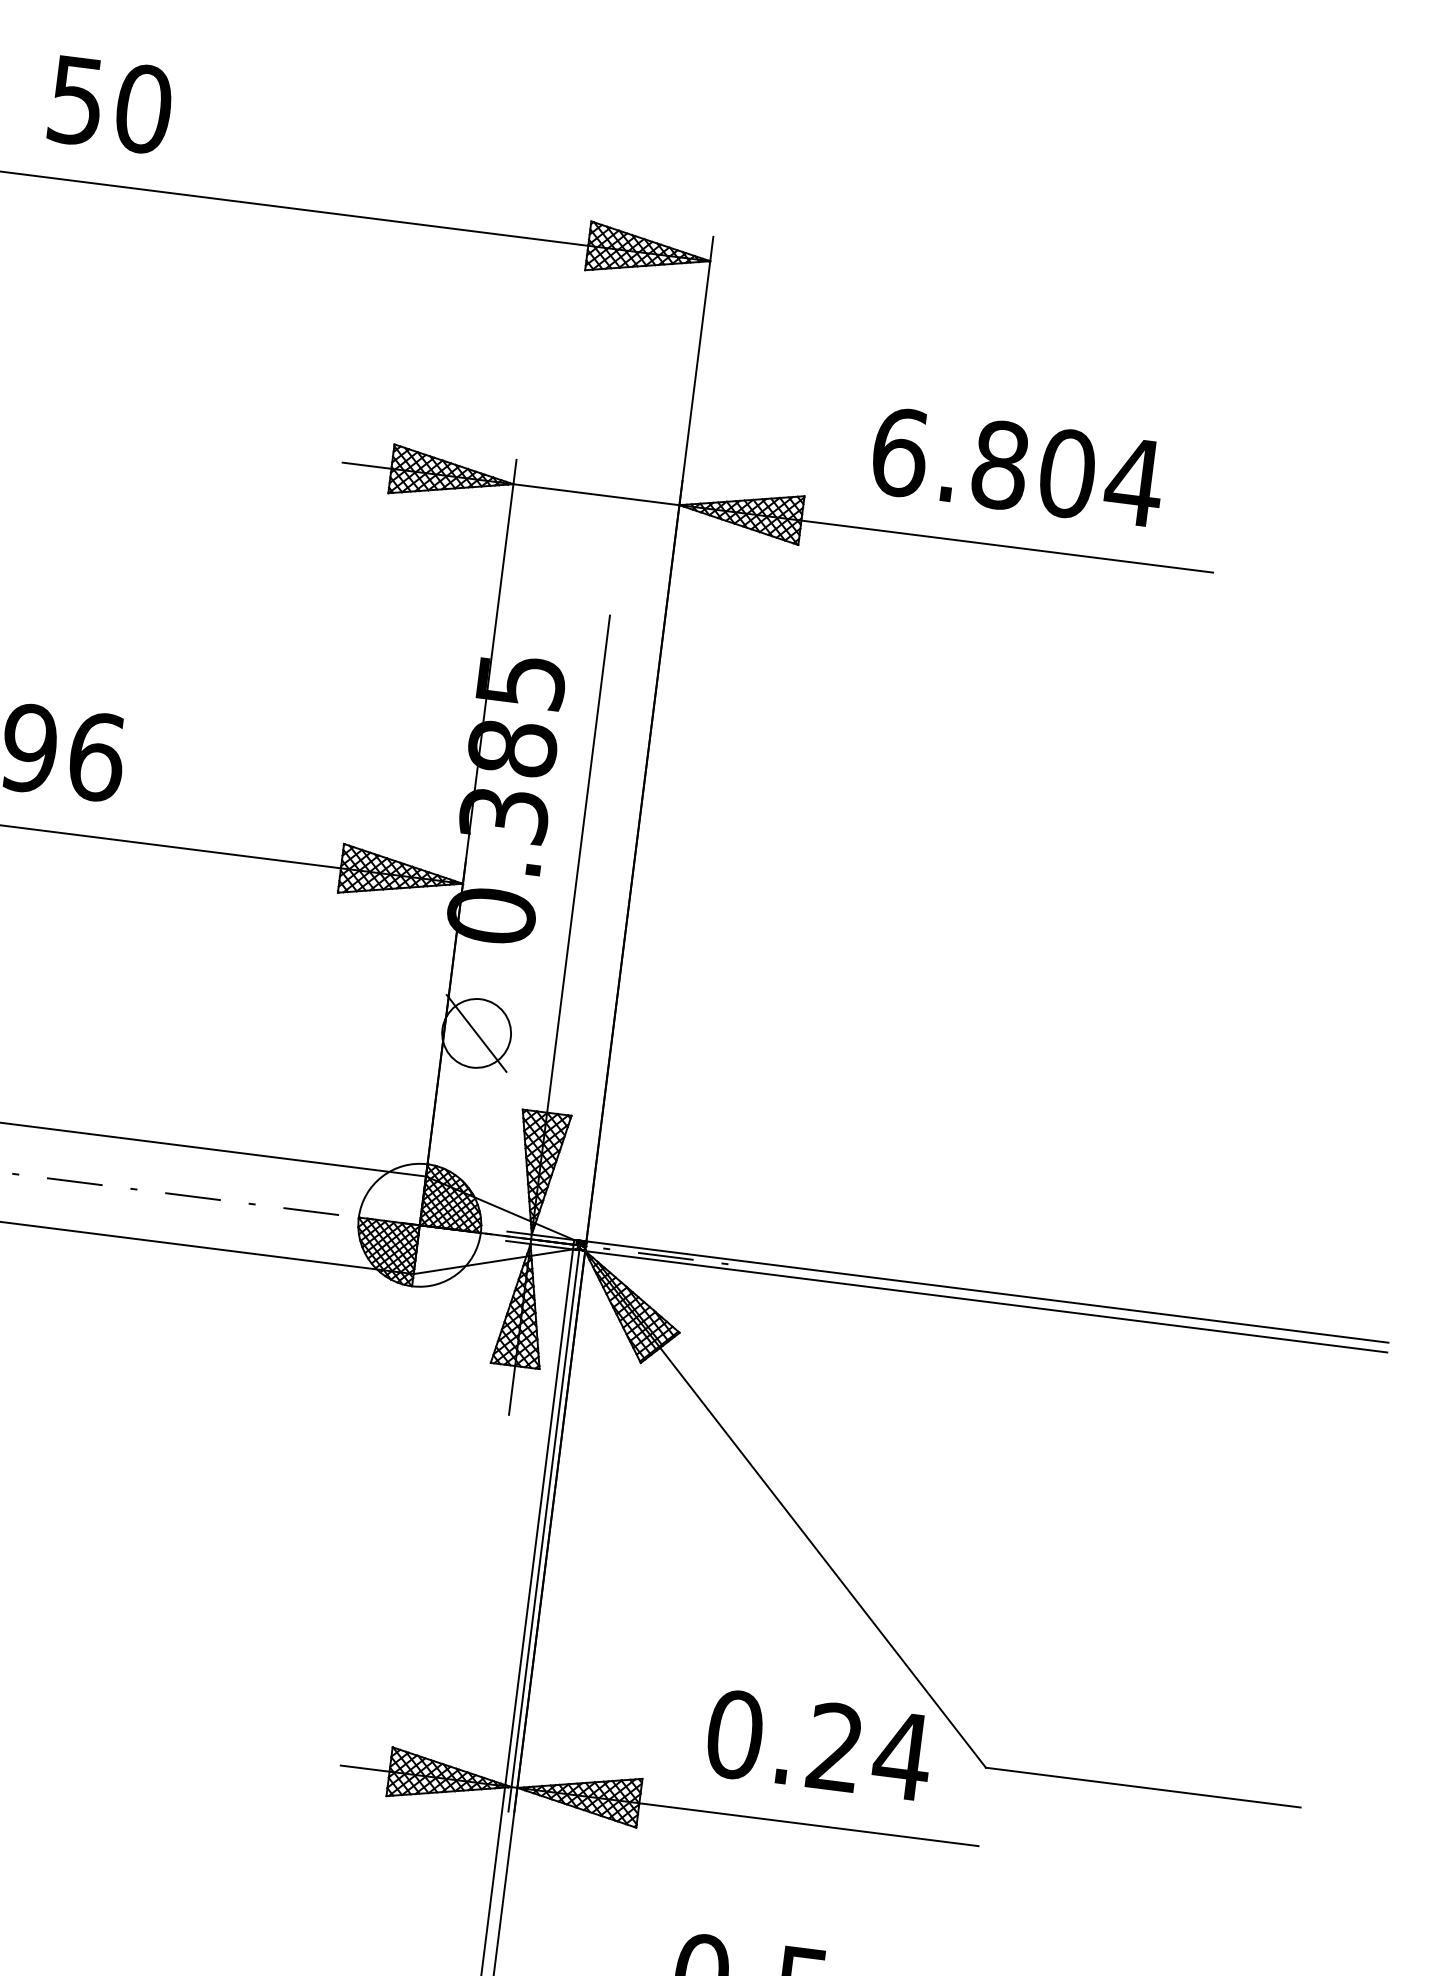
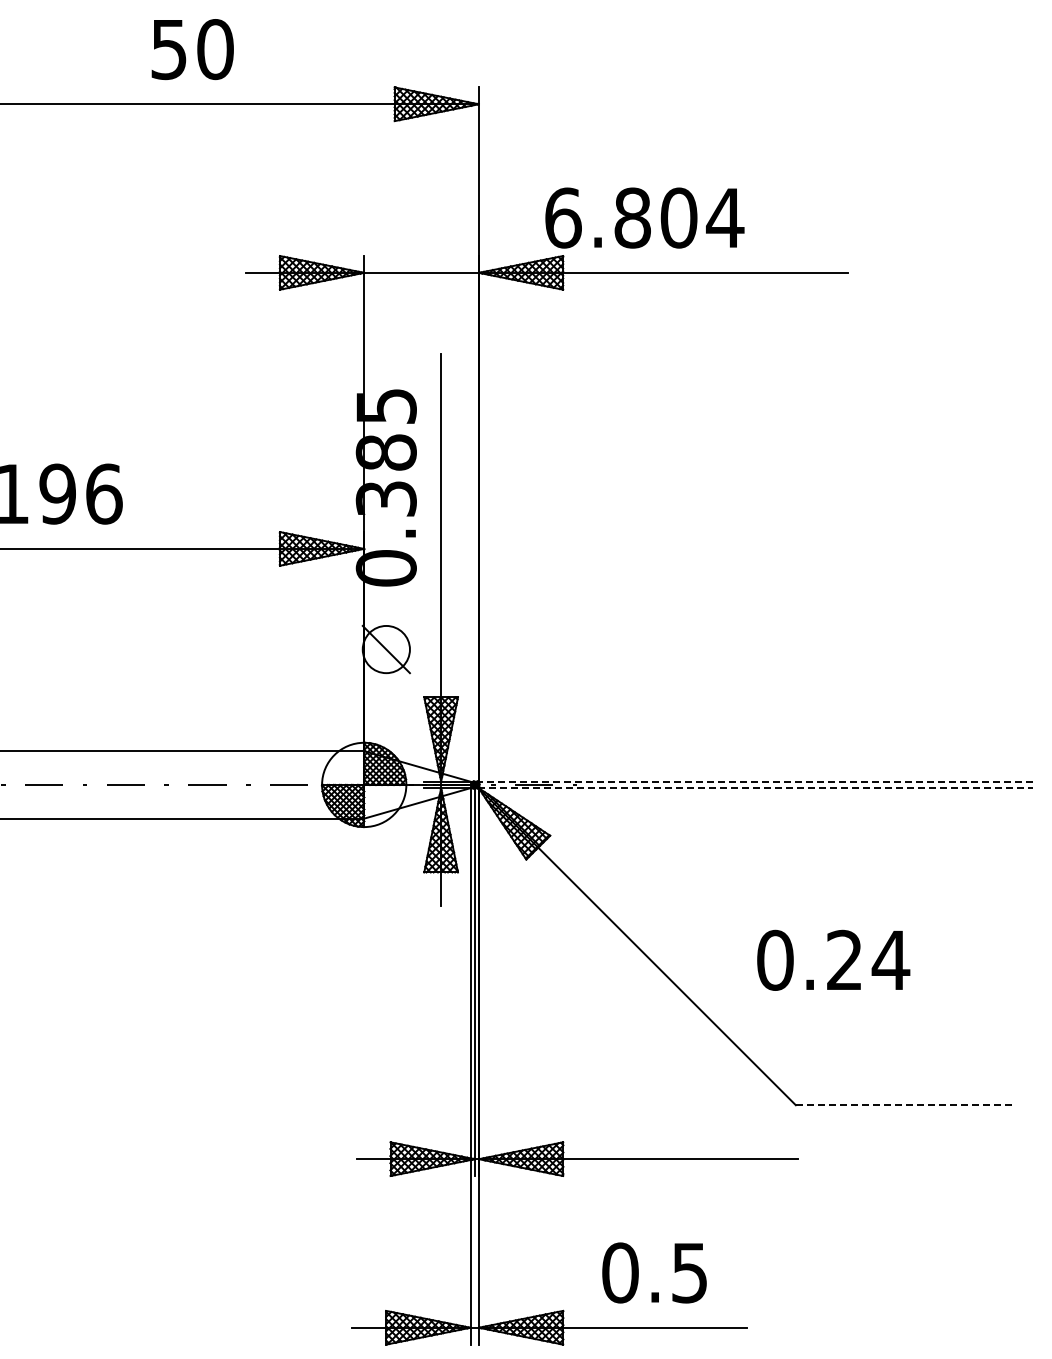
text: (110, 104) -> (192, 49), moved
text: (1017, 466) -> (644, 217), moved
line: (986, 1291) -> (755, 781), solid -> dashed
line: (985, 1301) -> (755, 788), solid -> dashed
text: (819, 1744) -> (833, 959), moved
line: (1143, 1787) -> (904, 1105), solid -> dashed

